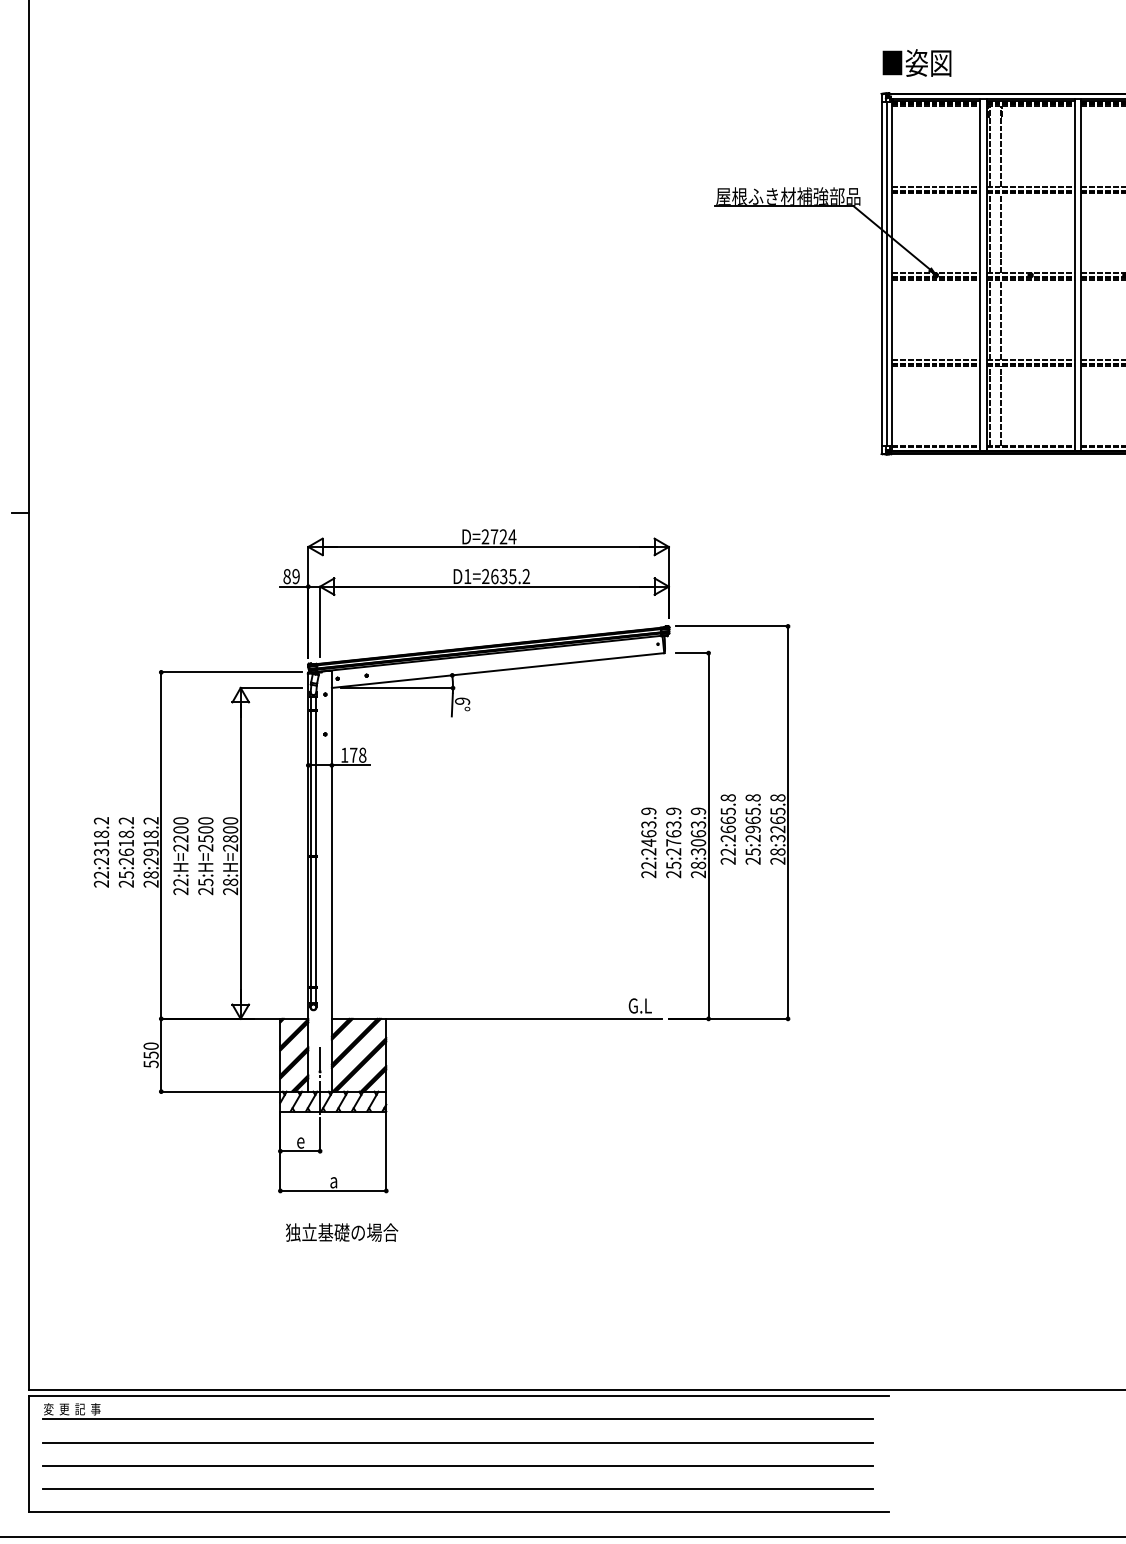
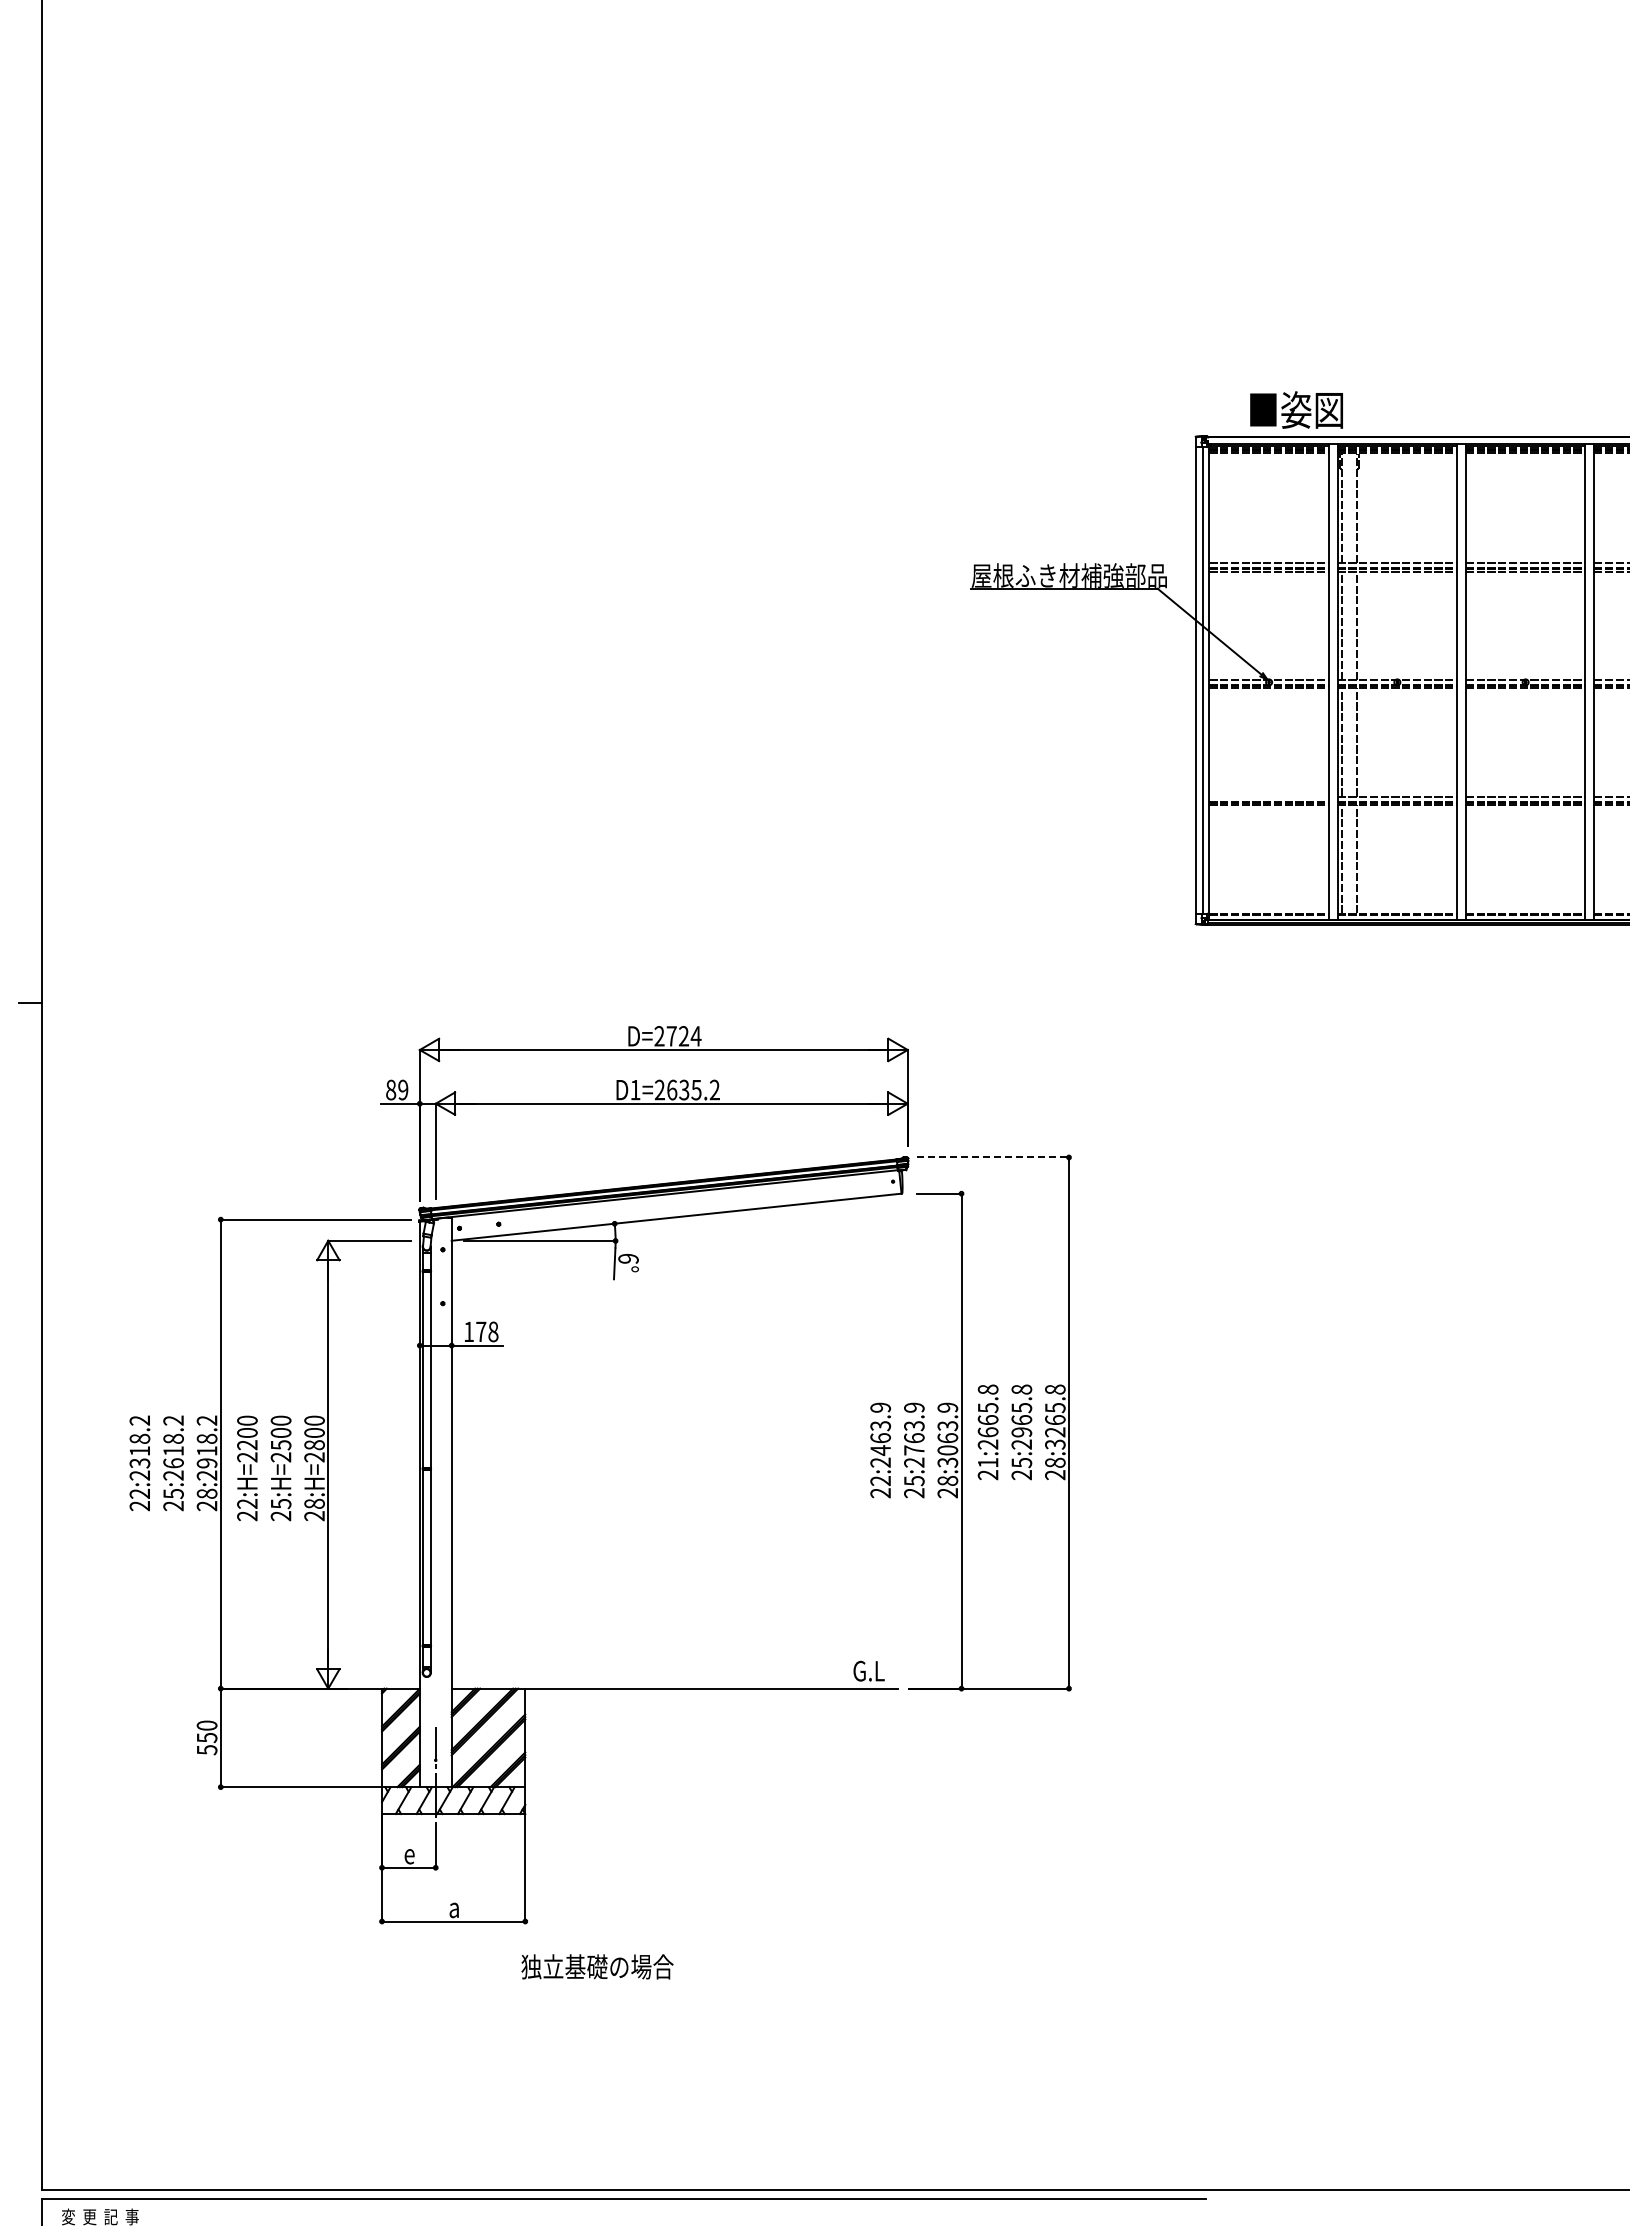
text: (916, 62) -> (1296, 409), moved
line: (935, 359) -> (1268, 796), removed
line: (732, 626) -> (993, 1157), solid -> dashed
text: (727, 851) -> (987, 1462), 22:2665.8 -> 21:2665.8
text: (342, 1232) -> (597, 1966), moved

